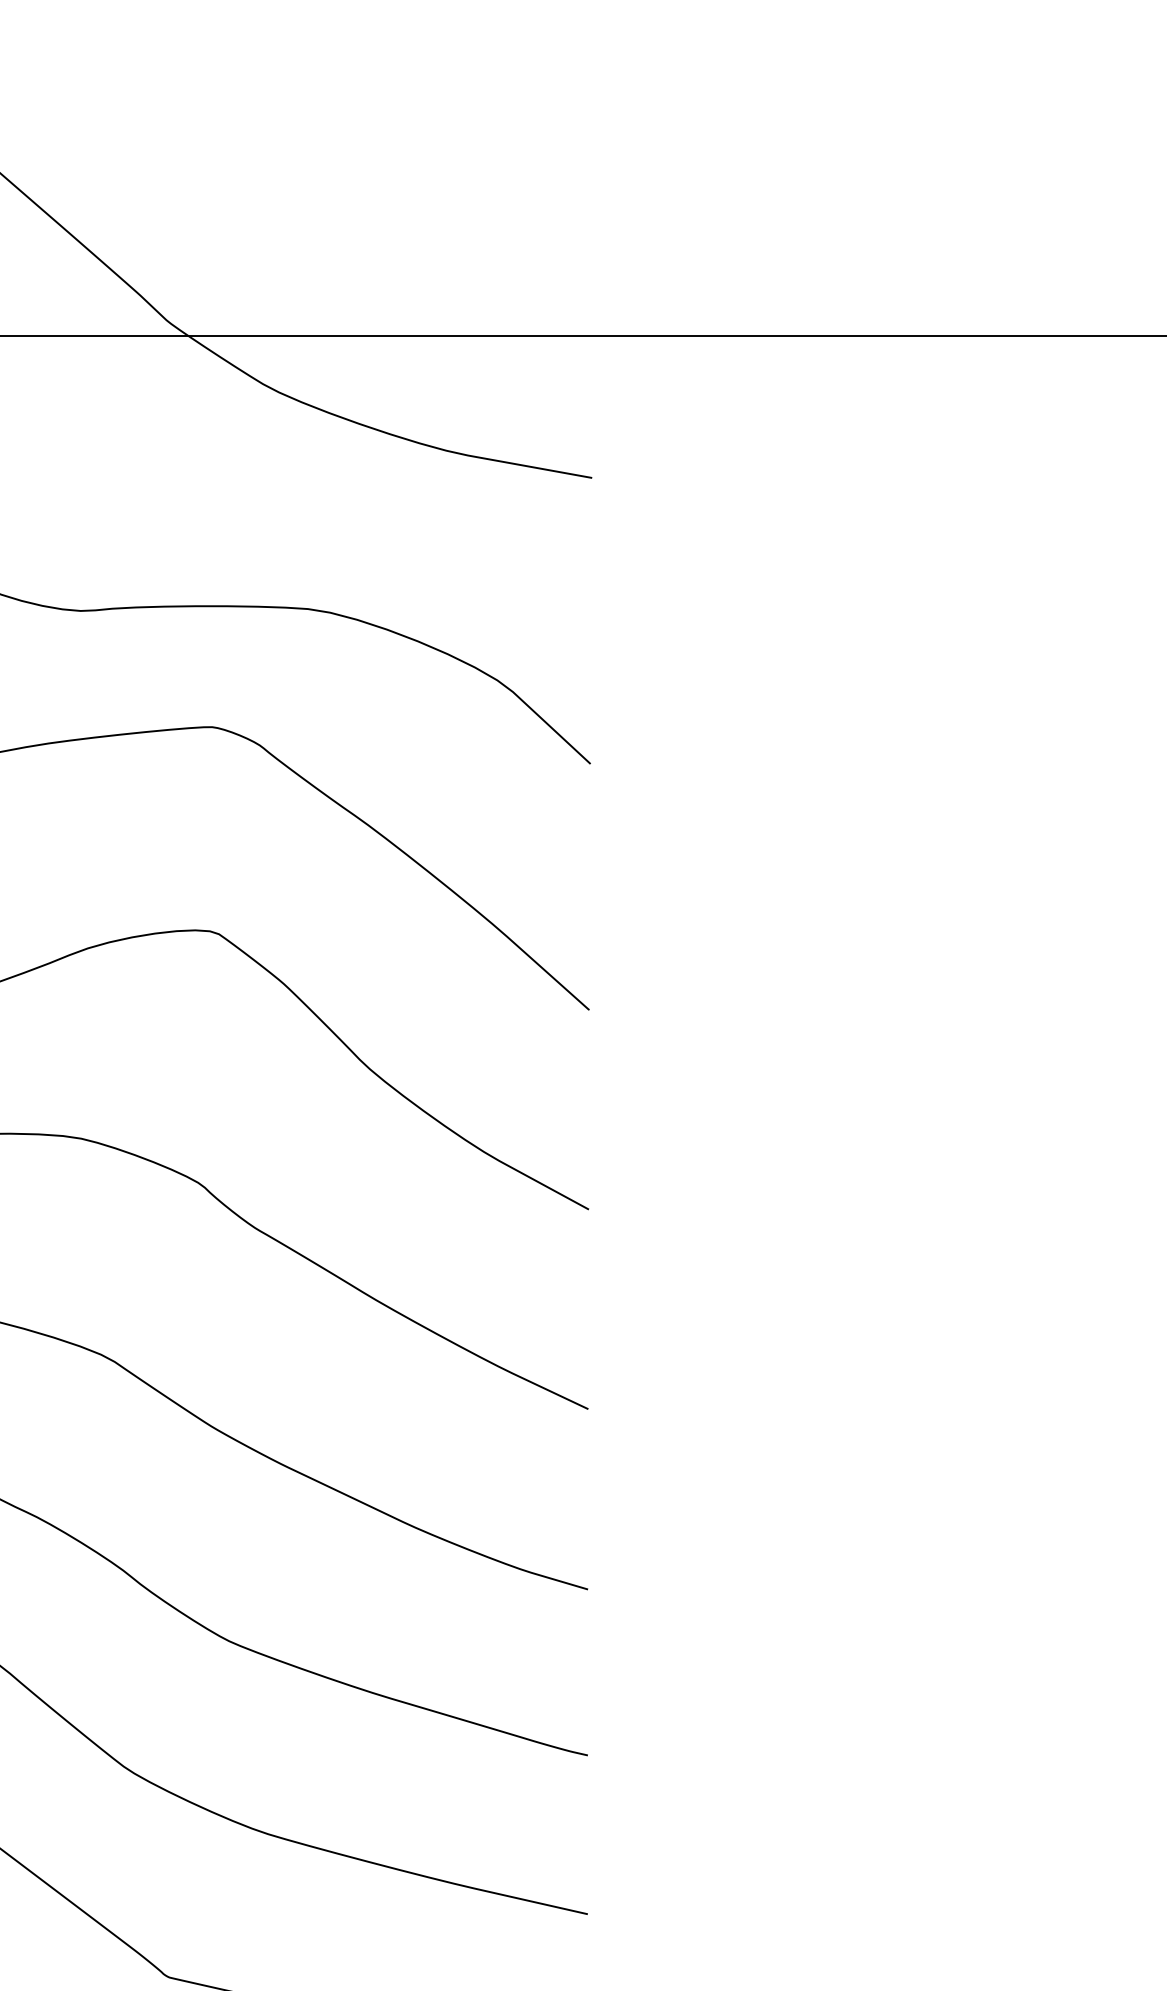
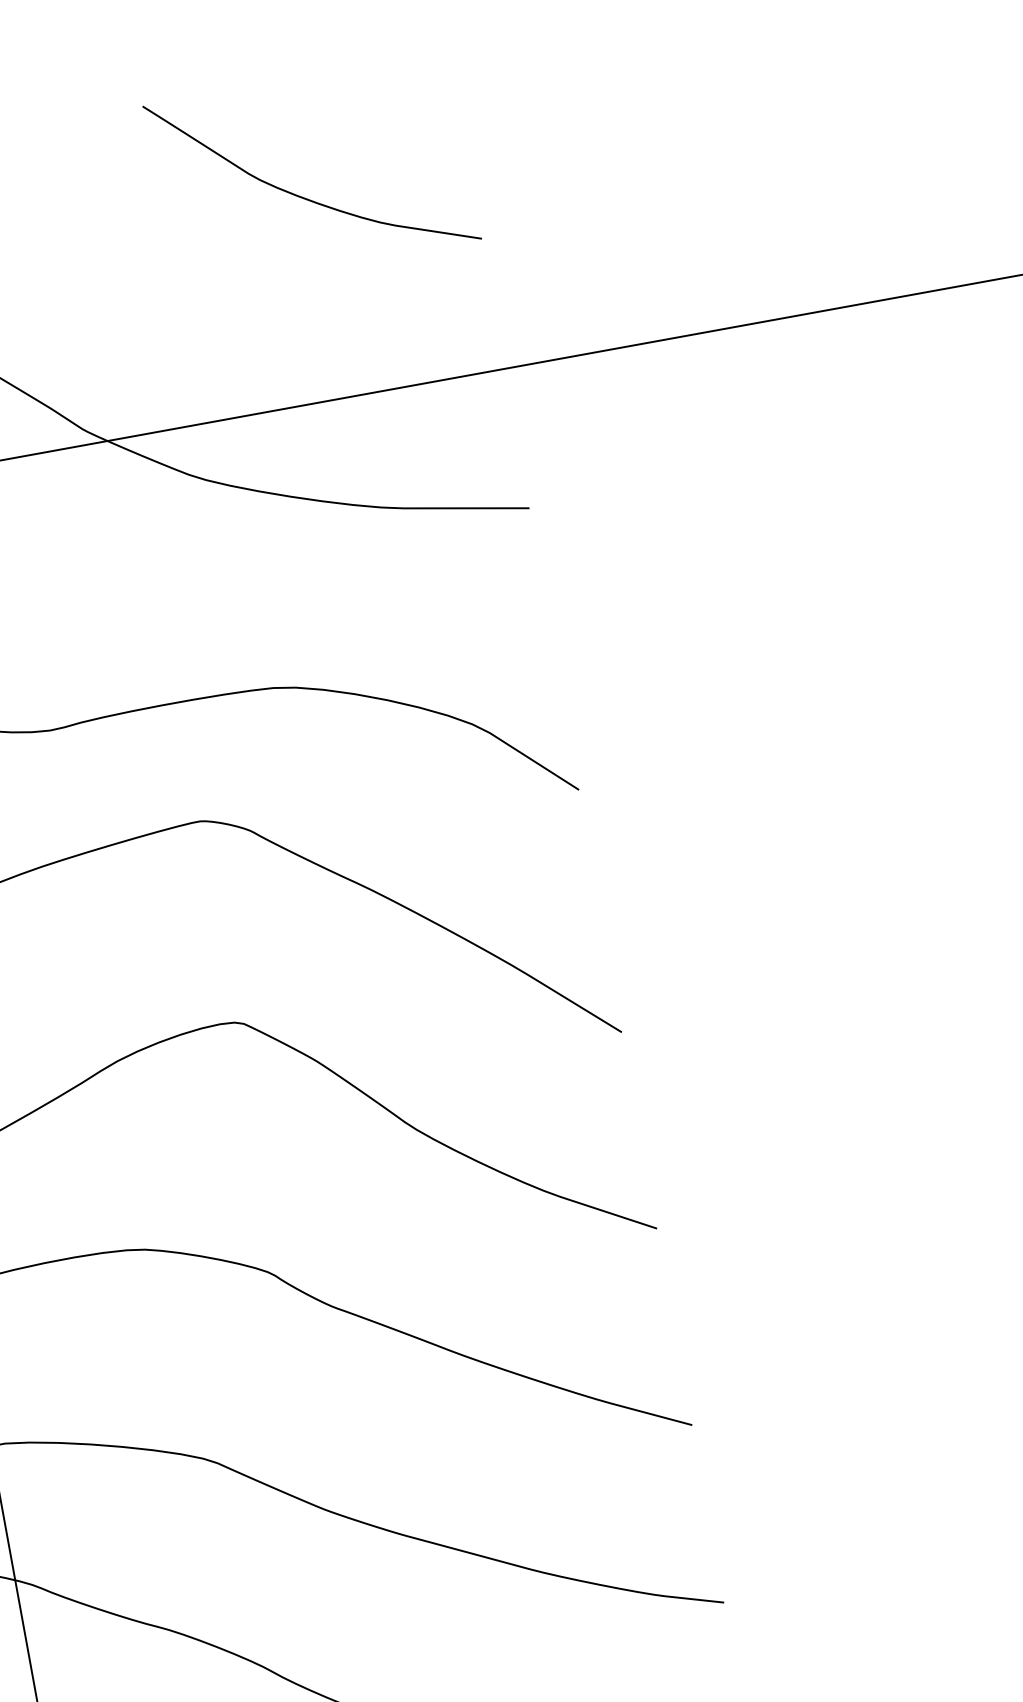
curve: (424, 130) -> (302, 196), added

